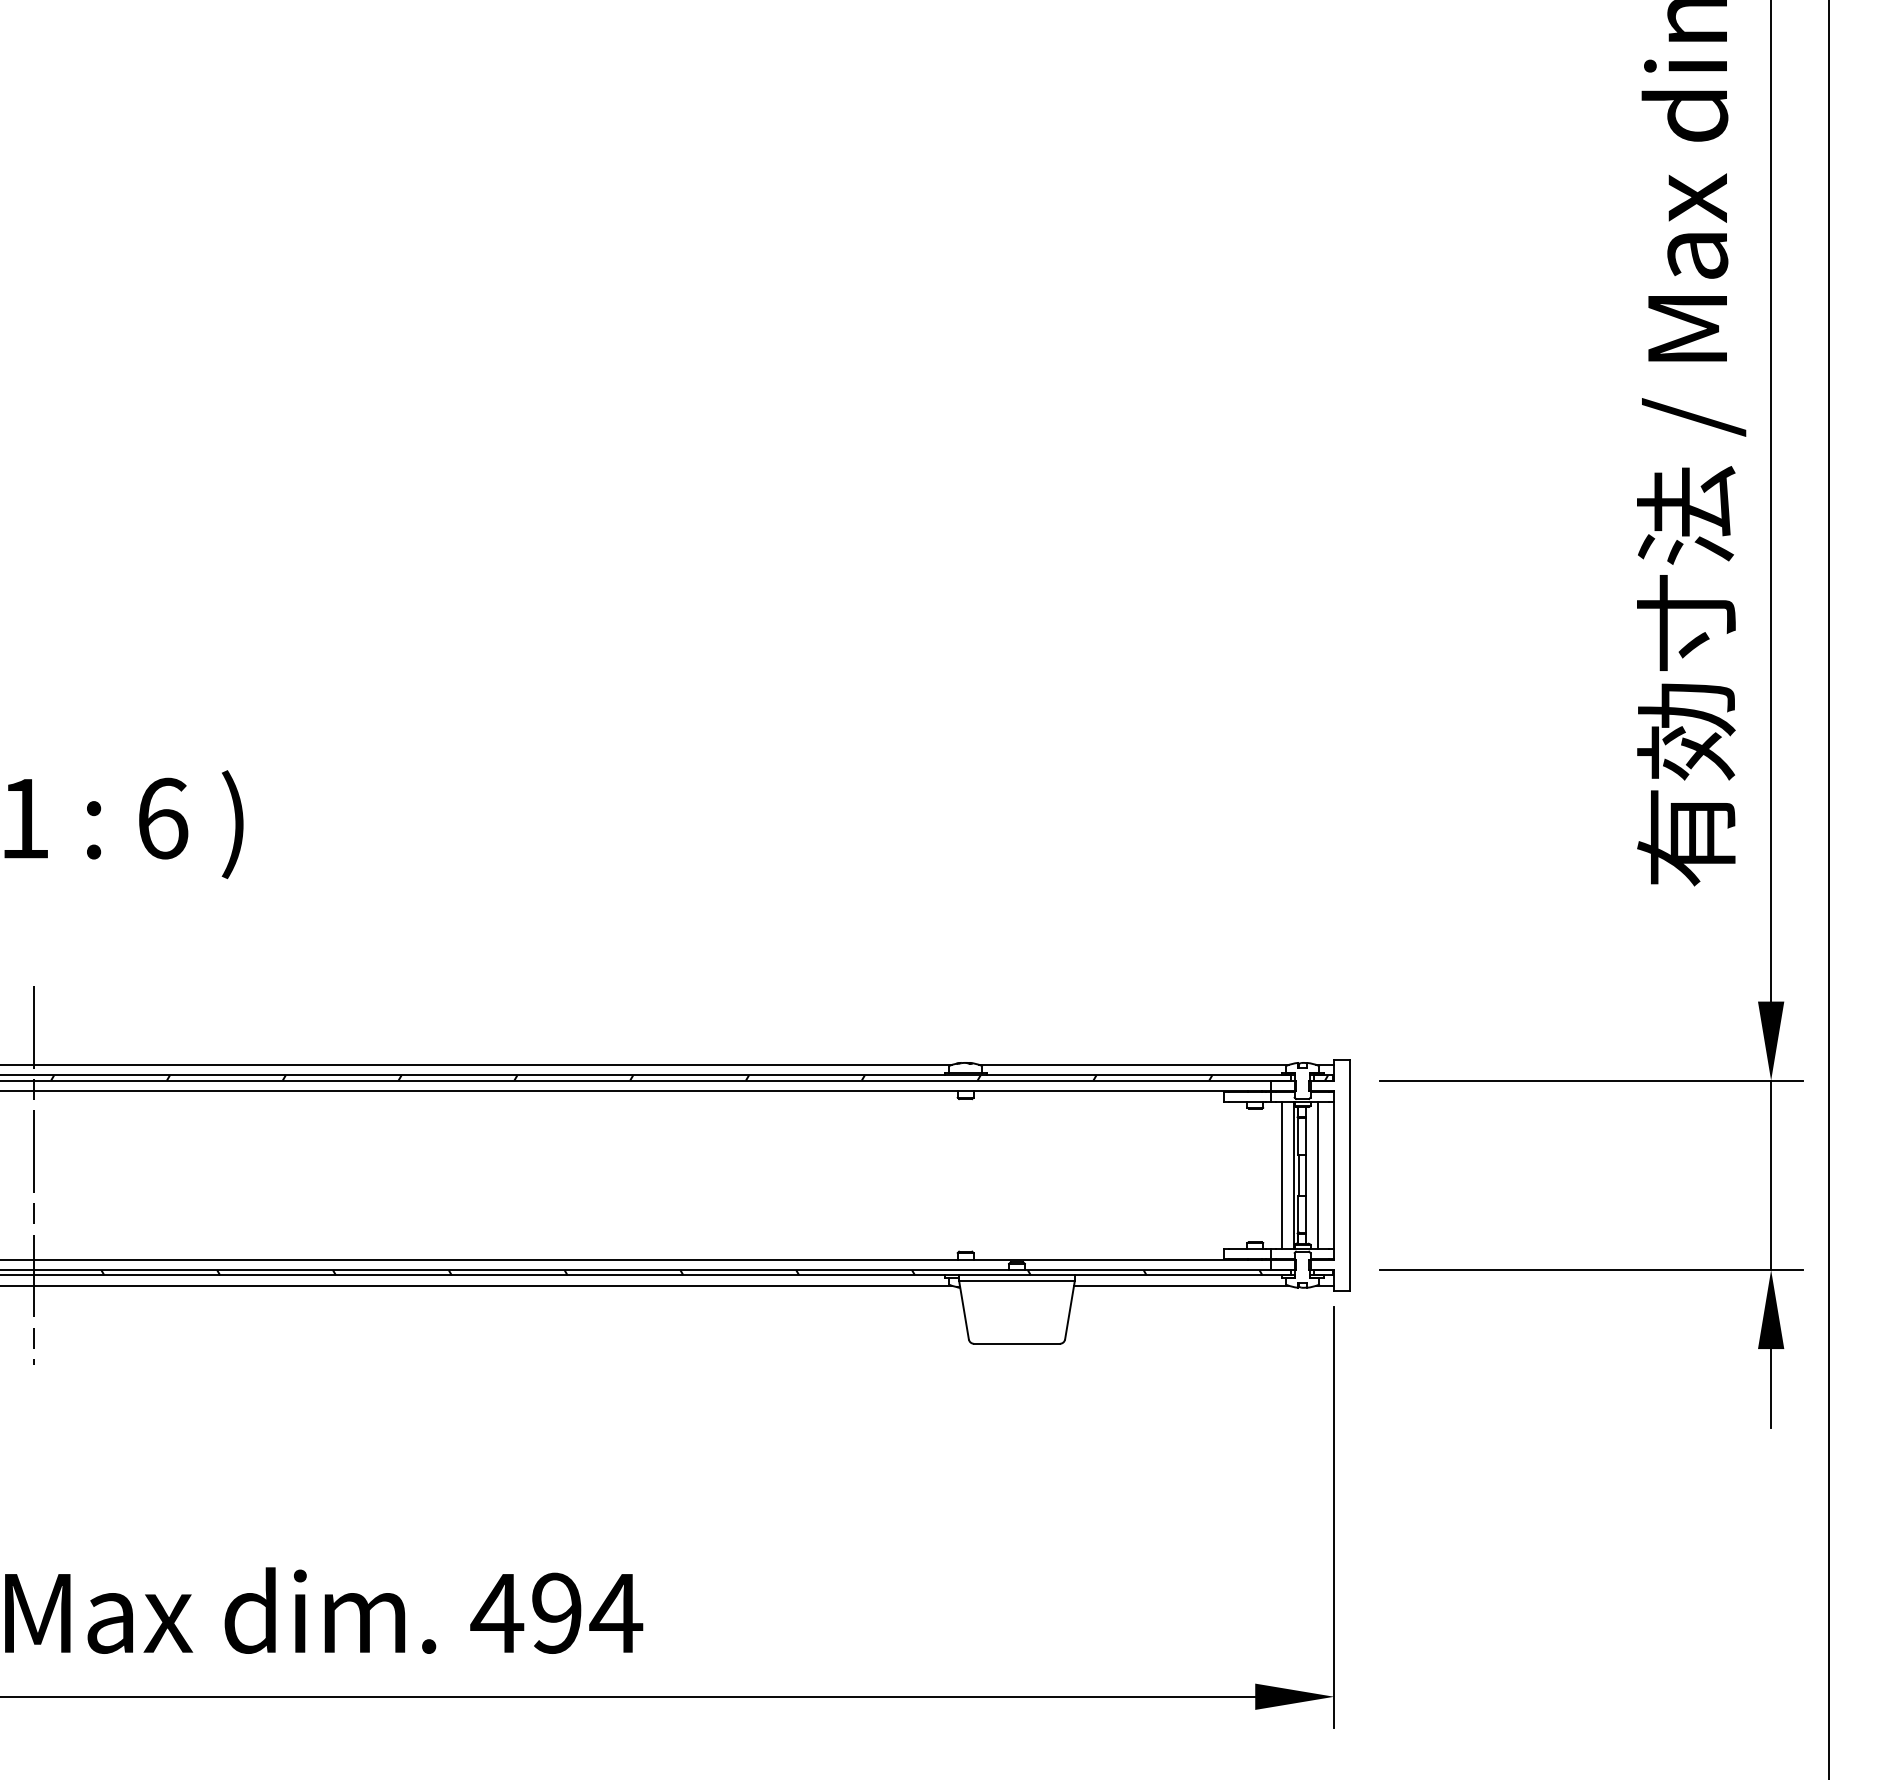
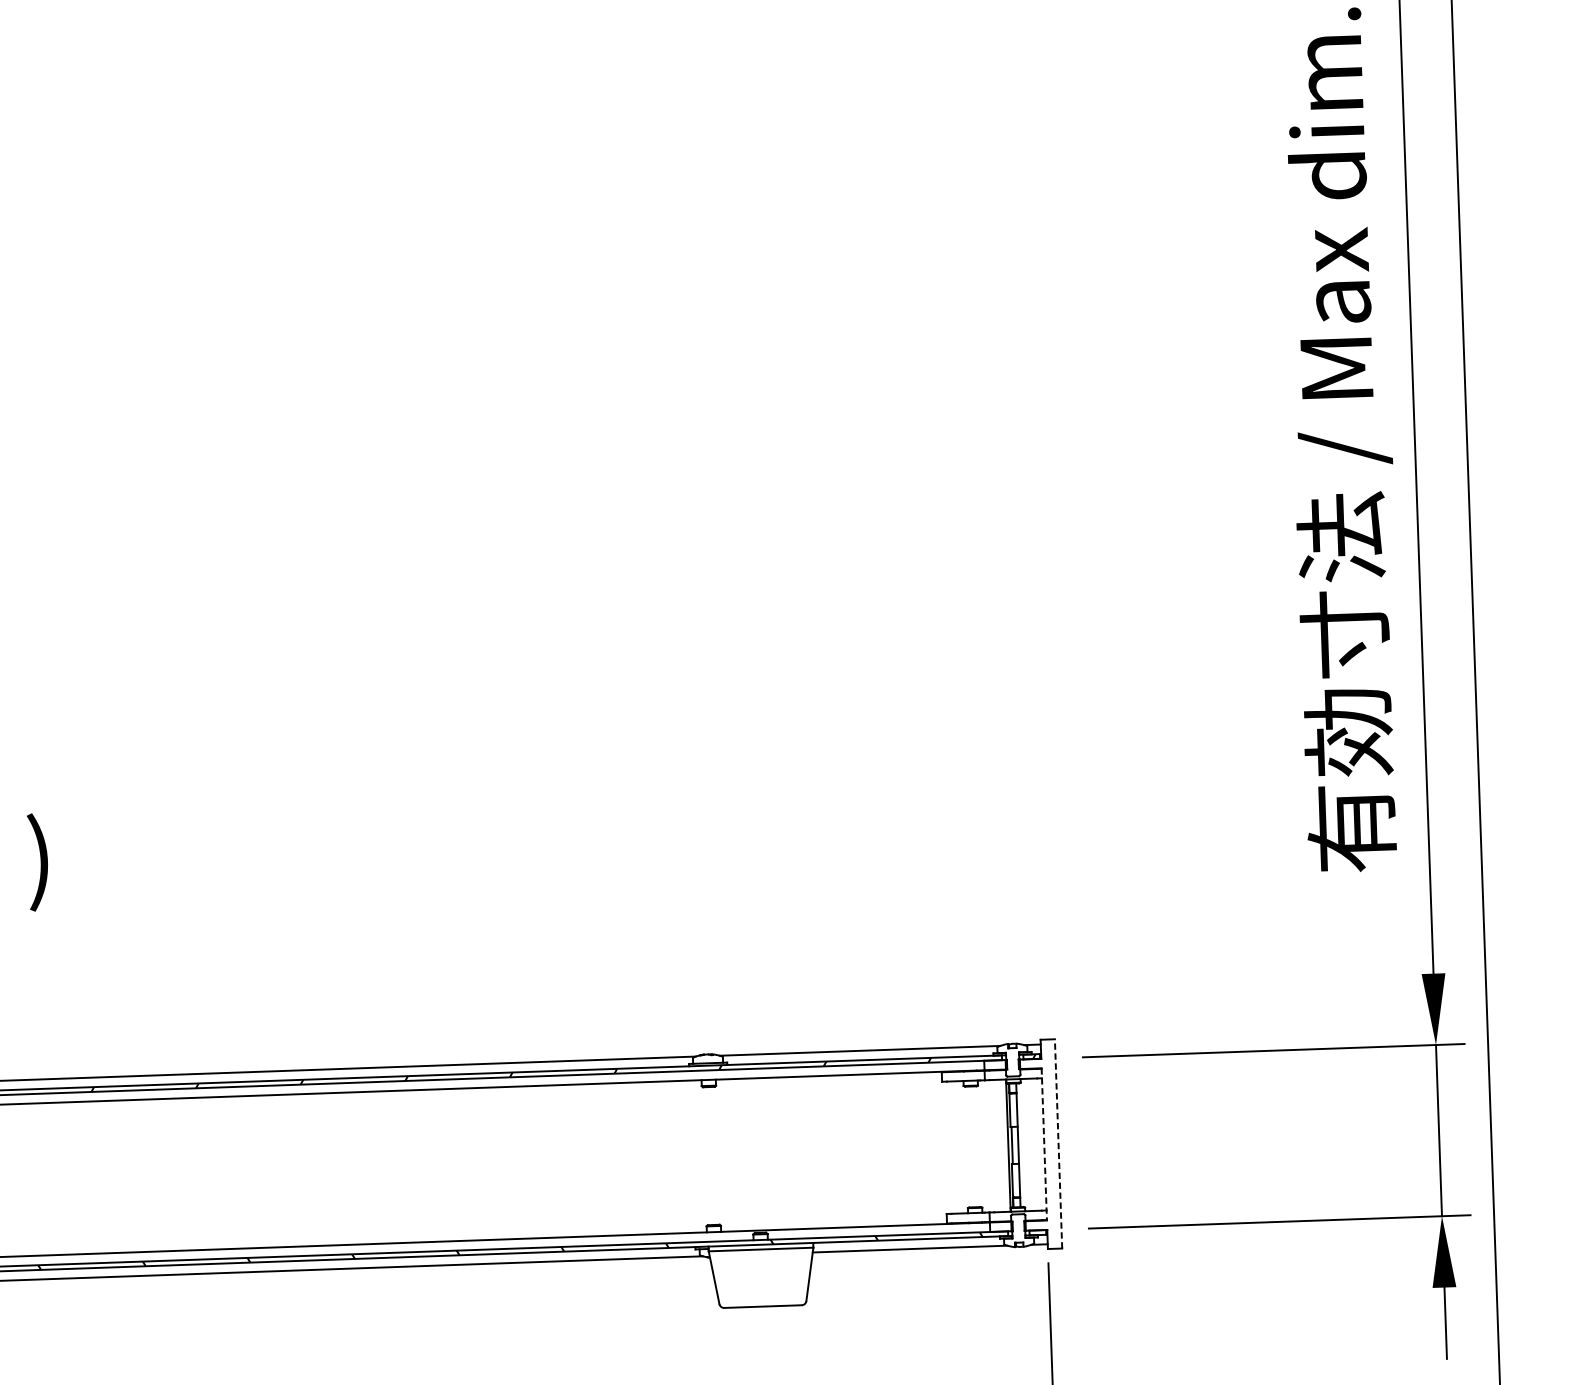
line: (1281, 1175) -> (996, 1146), removed
line: (1318, 1175) -> (1030, 1145), removed
line: (1334, 1175) -> (1044, 1144), solid -> dashed
line: (1349, 1175) -> (1058, 1144), solid -> dashed

